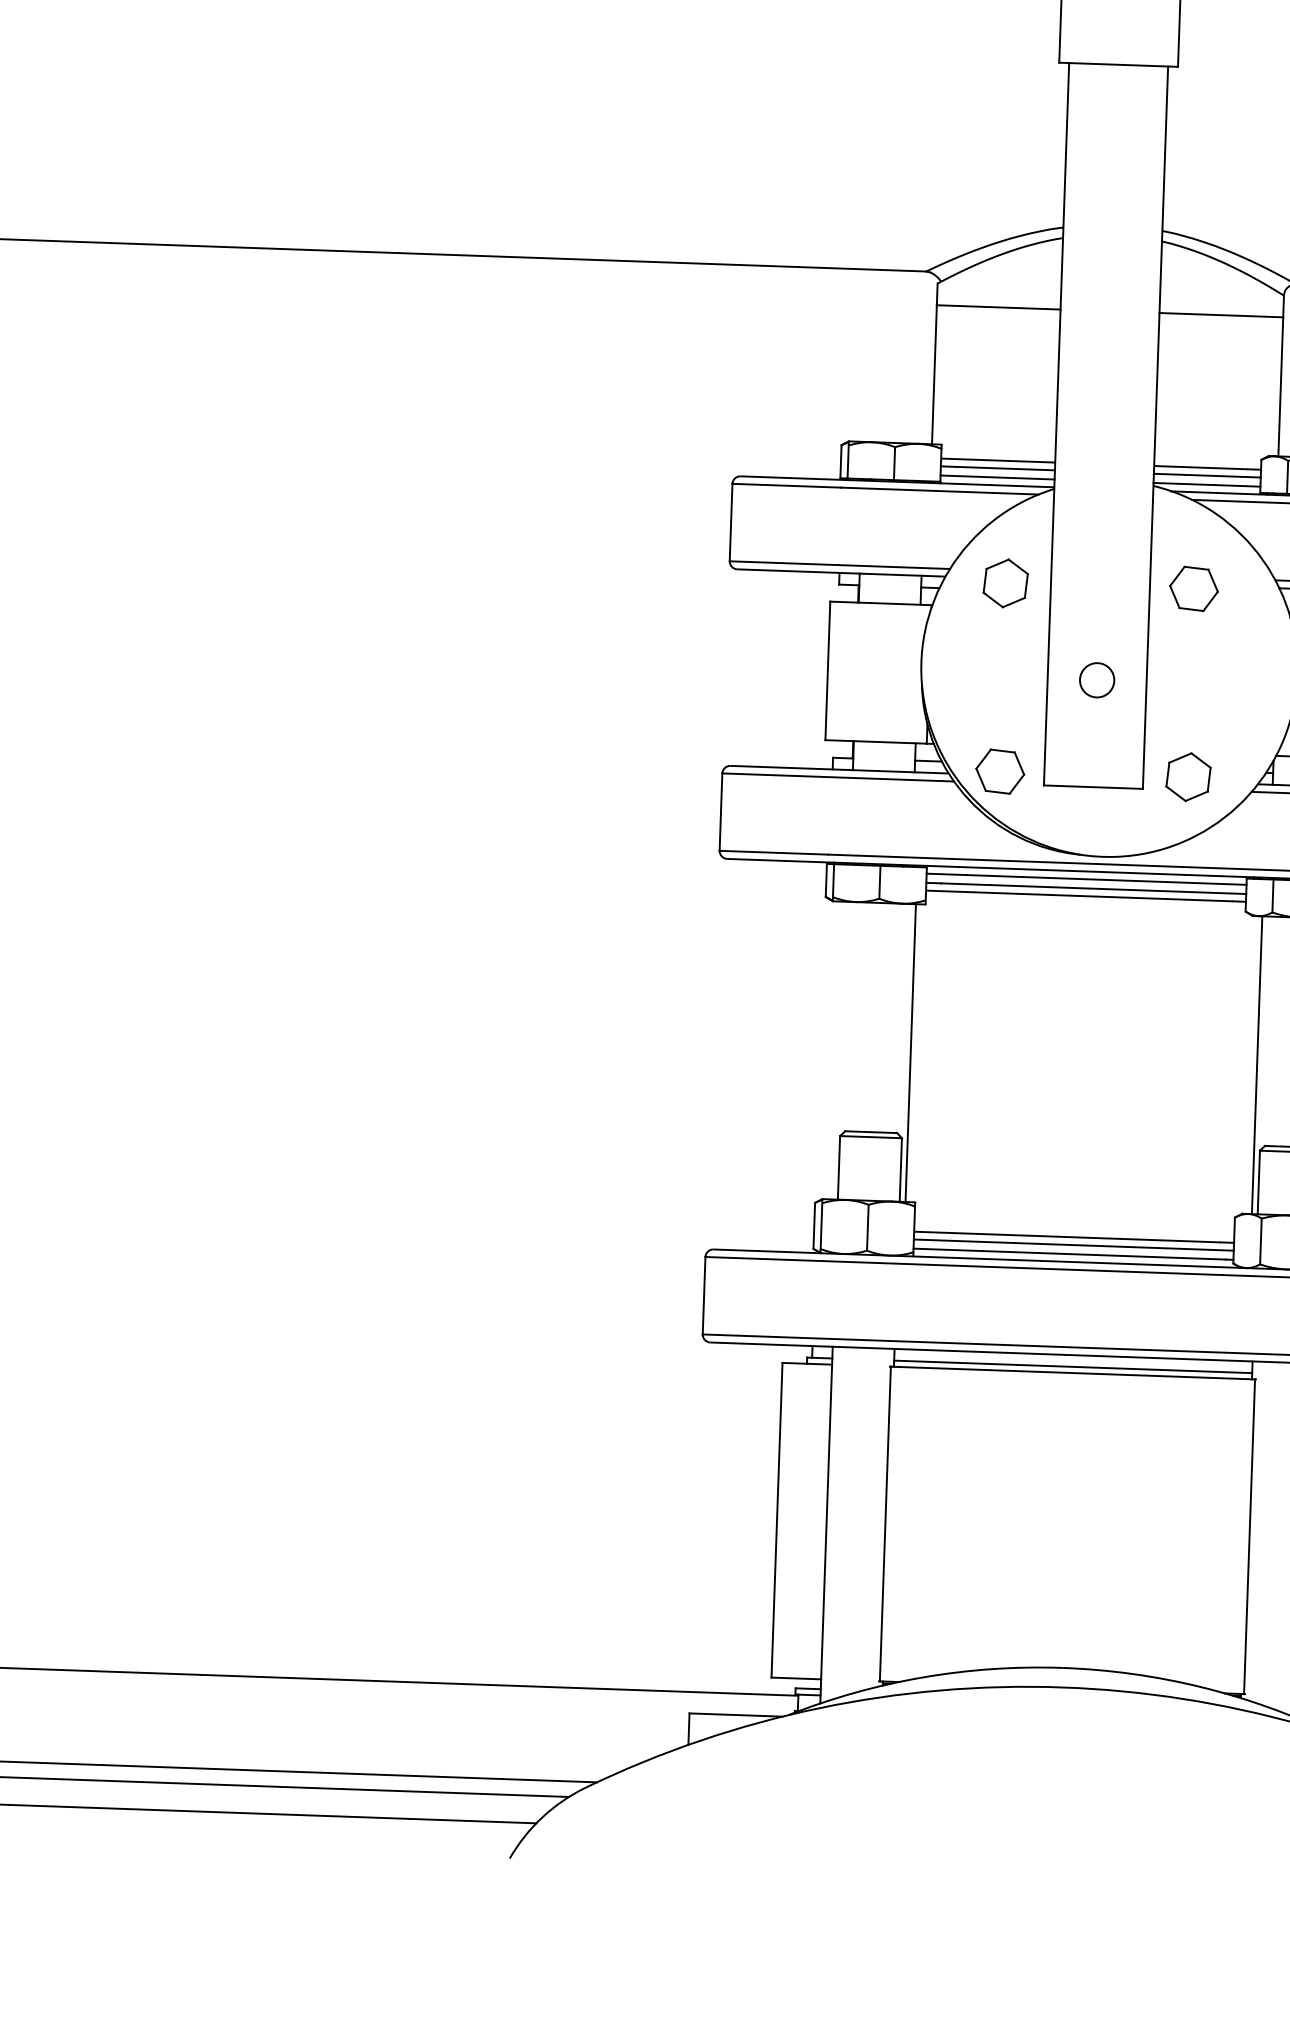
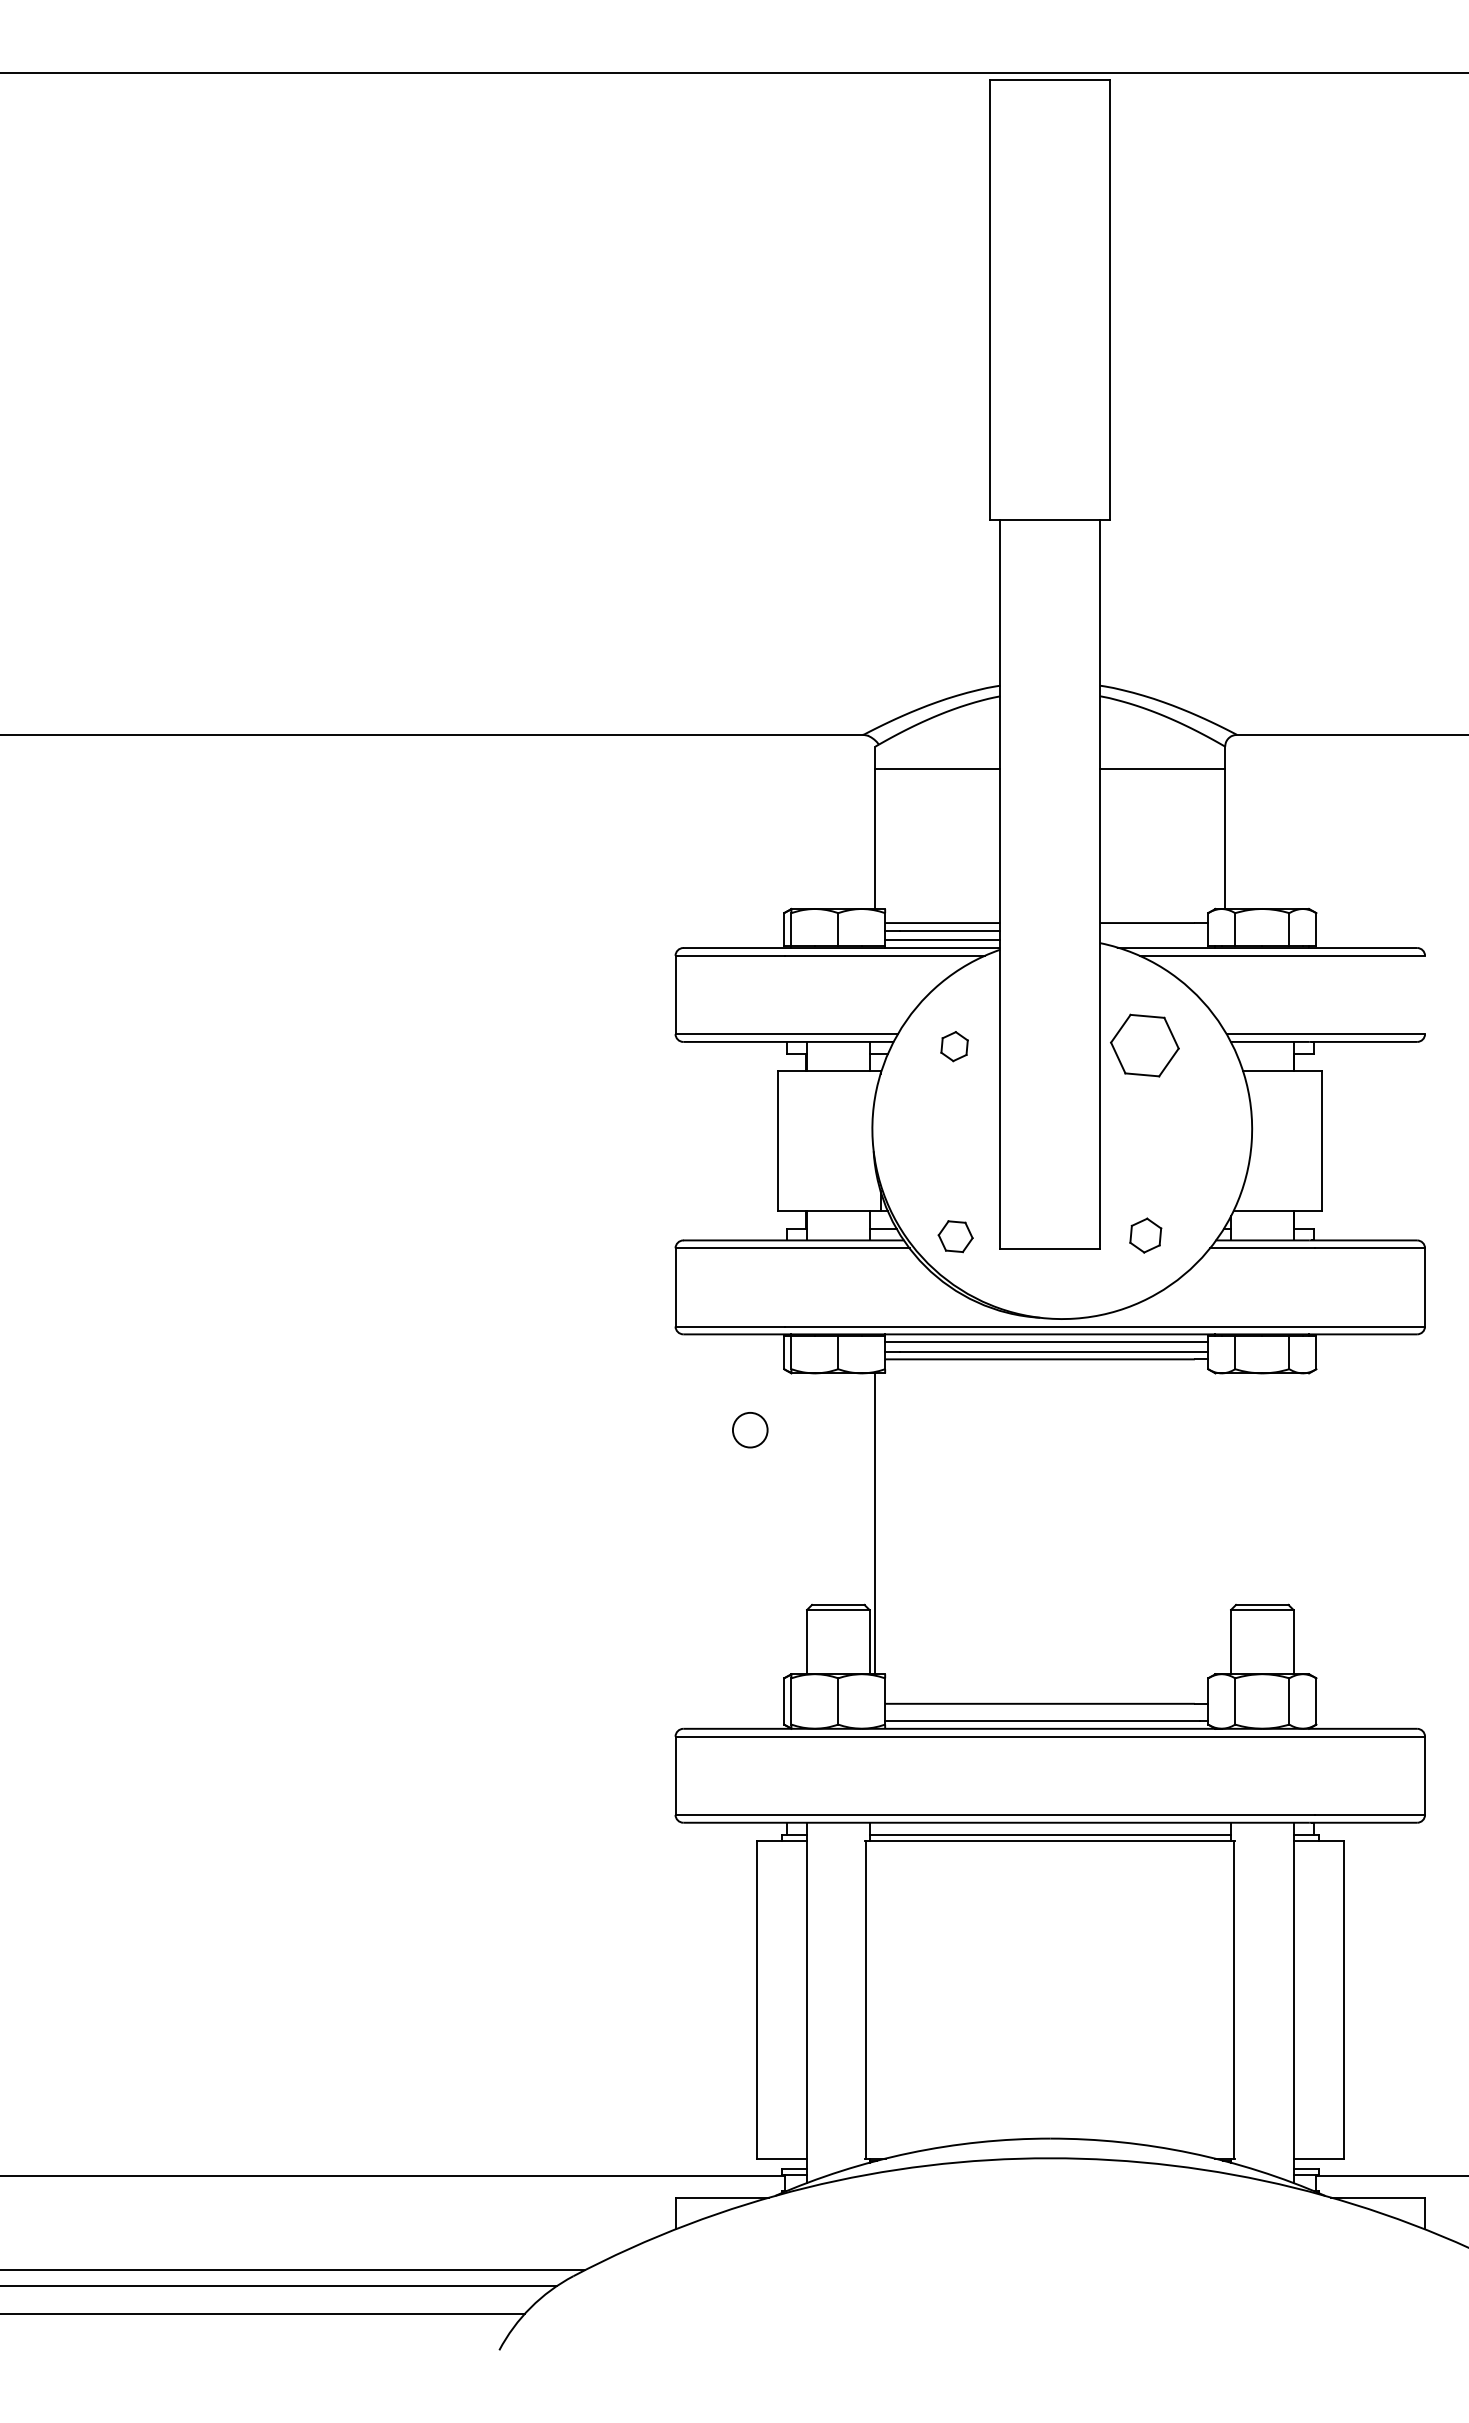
line: (1207, 475) -> (1154, 930), removed
line: (1207, 485) -> (1154, 940), removed
part: (1005, 583) -> (954, 1046), size x0.6
part: (1193, 588) -> (1144, 1045), size x1.4
circle: (1097, 680) -> (750, 1430), moved
part: (999, 771) -> (955, 1236), size x0.7
part: (1188, 776) -> (1145, 1235), size x0.7
line: (1257, 1064) -> (1225, 1523), removed
line: (1073, 1244) -> (1046, 1711), removed

